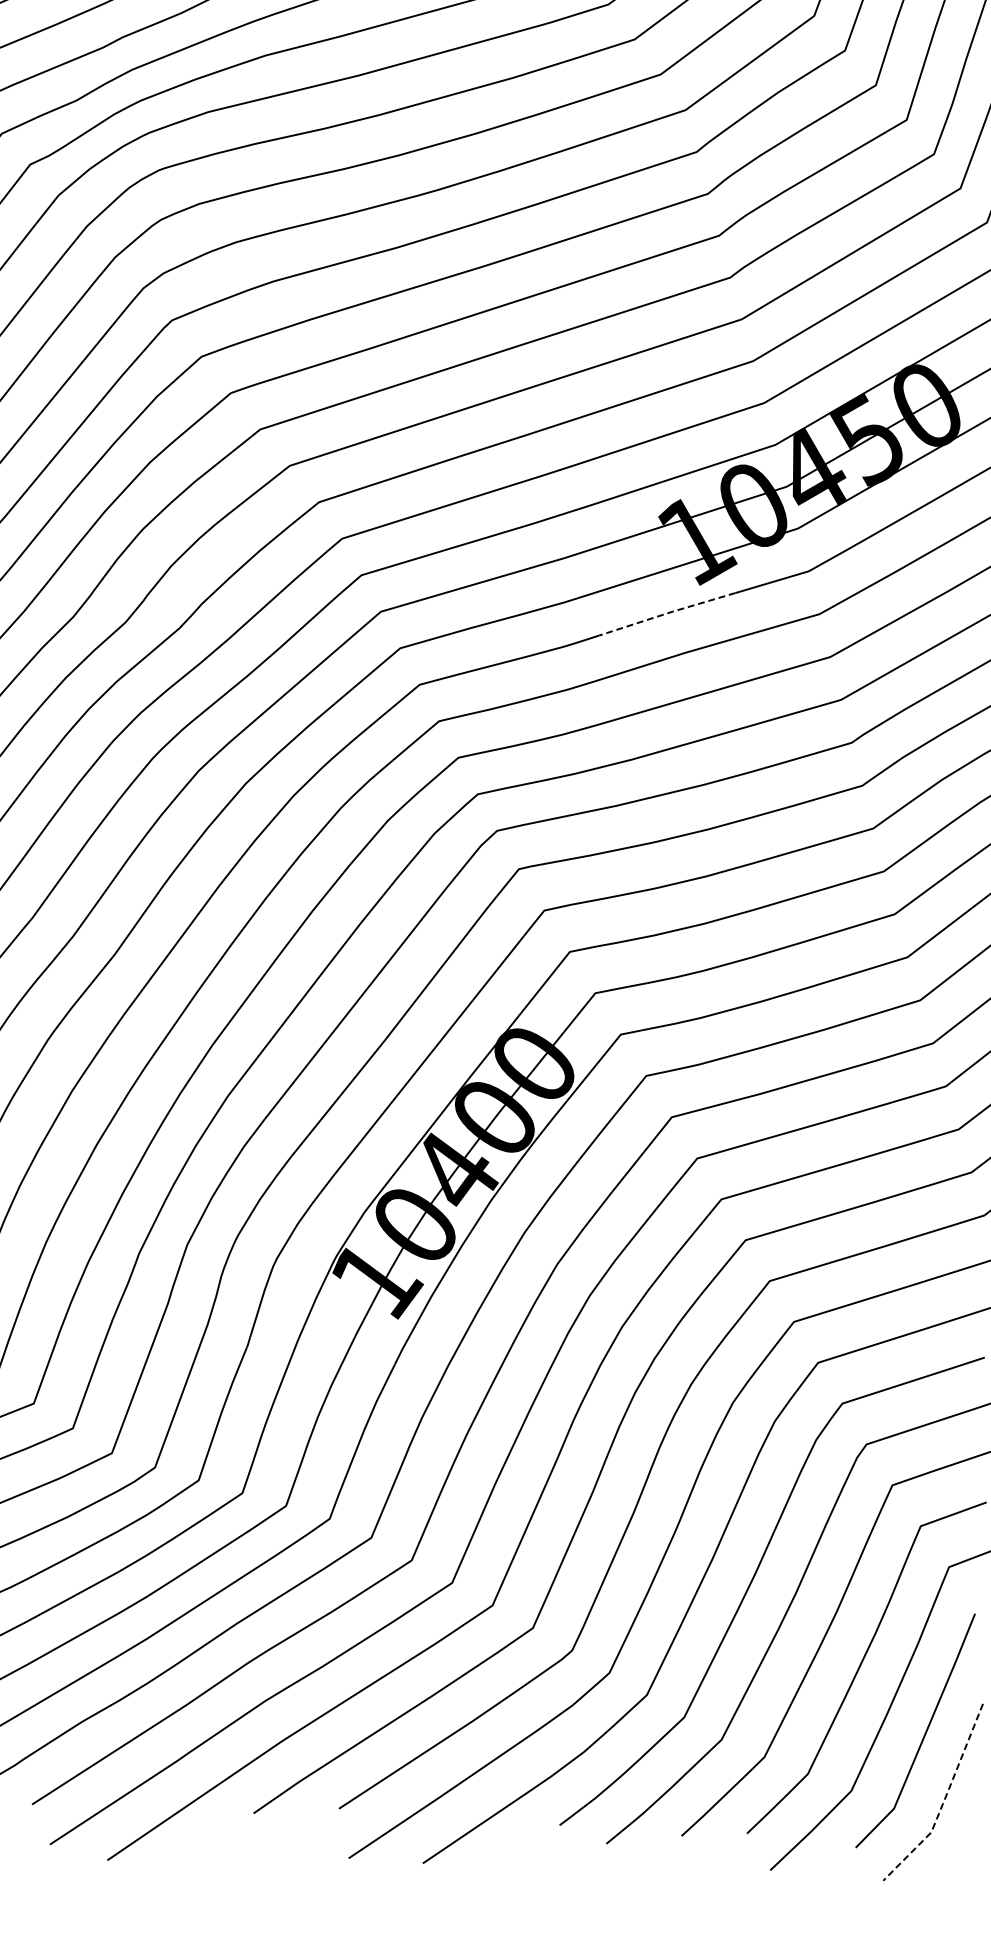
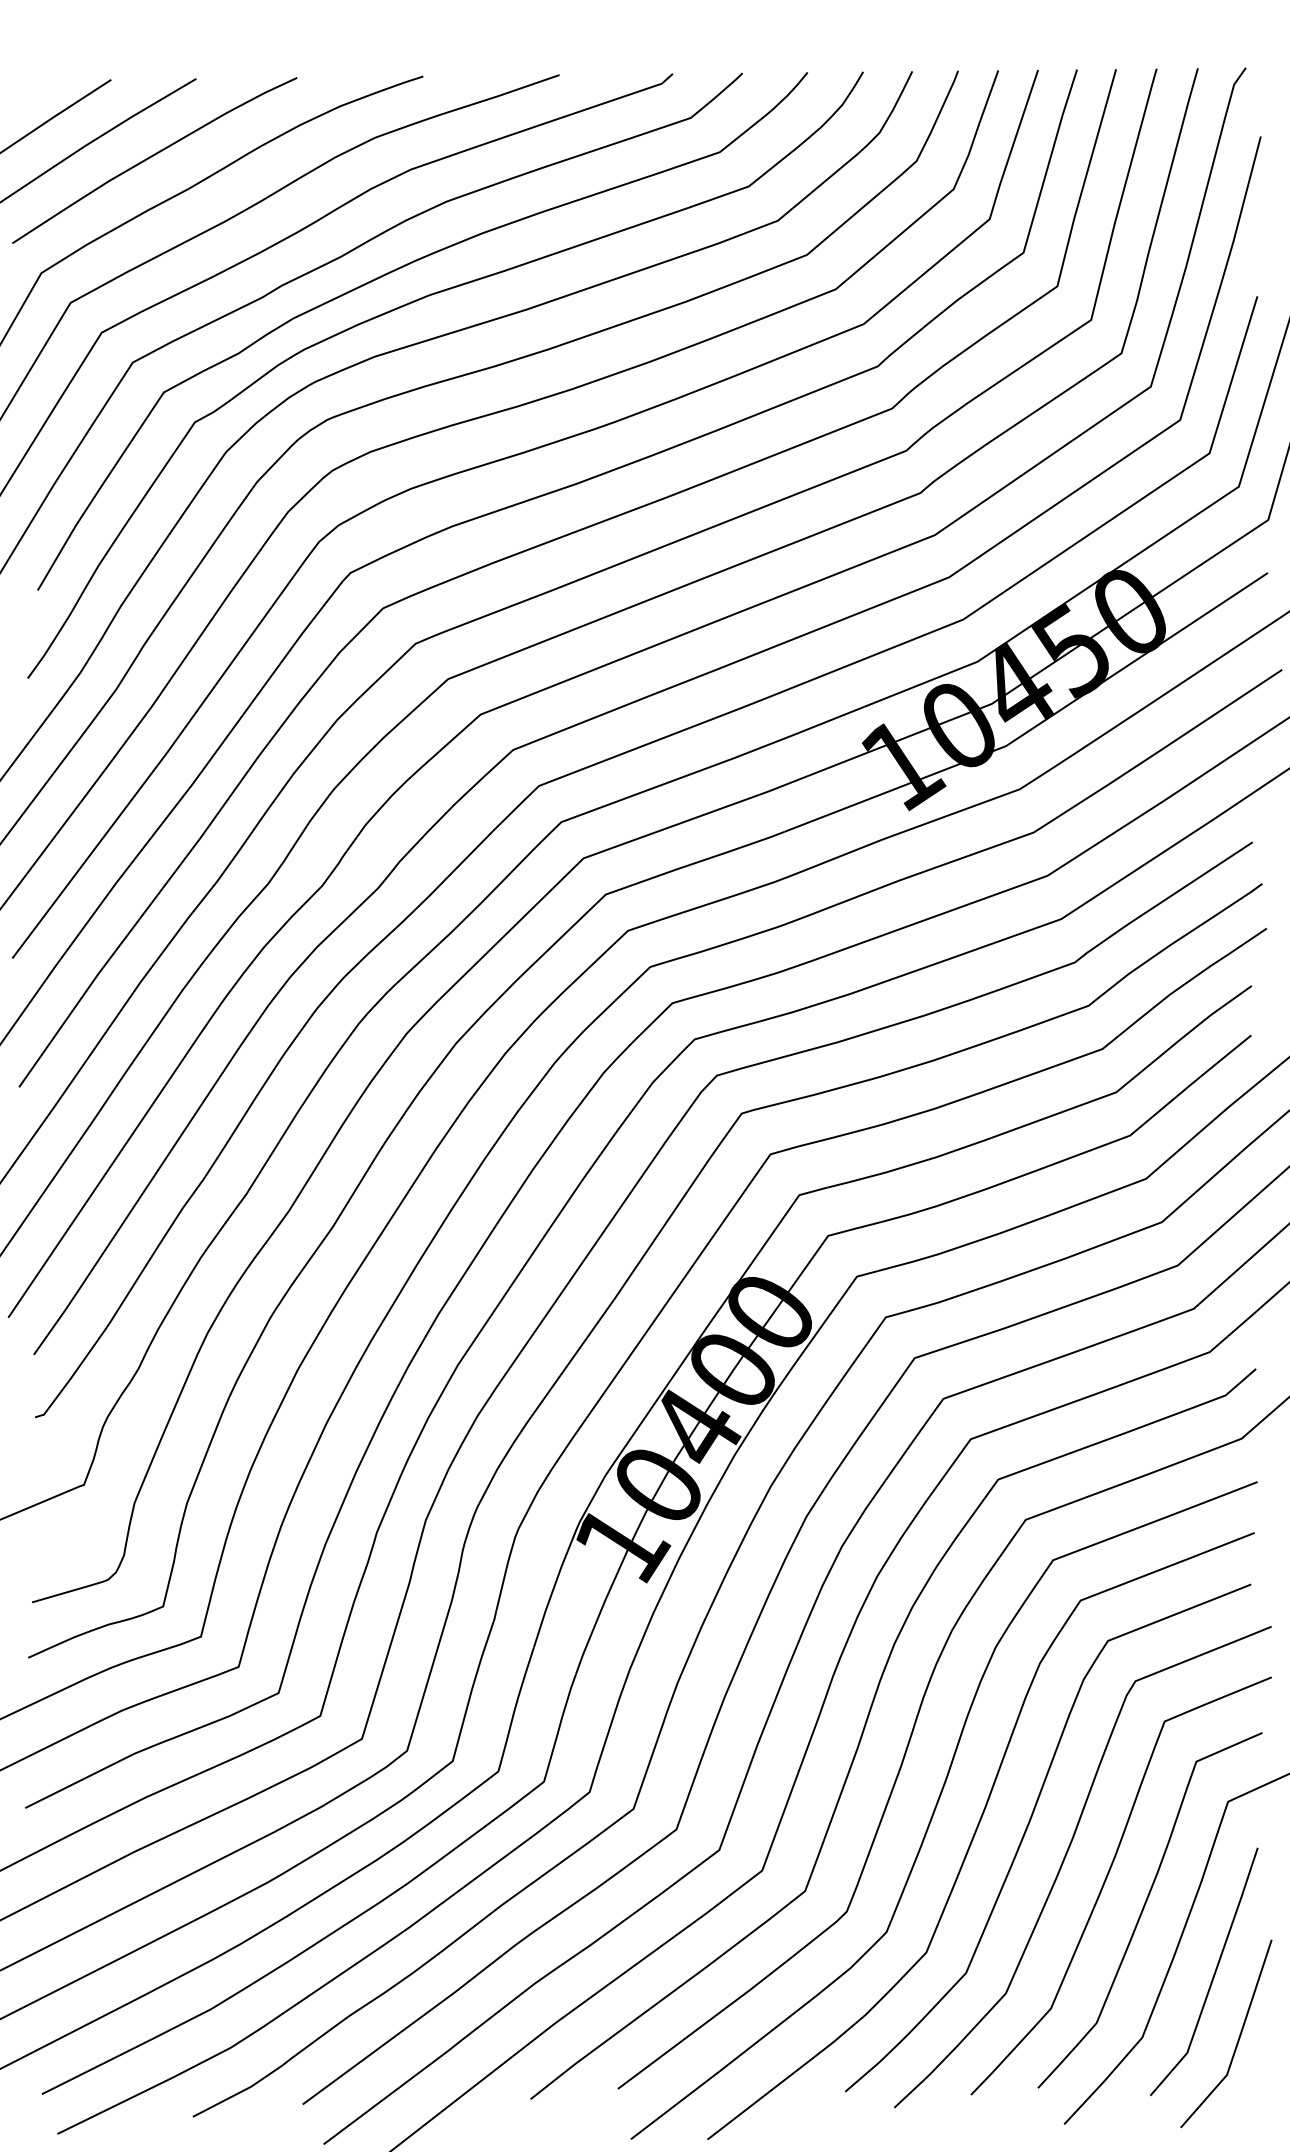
line: (667, 613) -> (877, 841), dashed -> solid
line: (944, 1800) -> (1238, 2041), dashed -> solid

